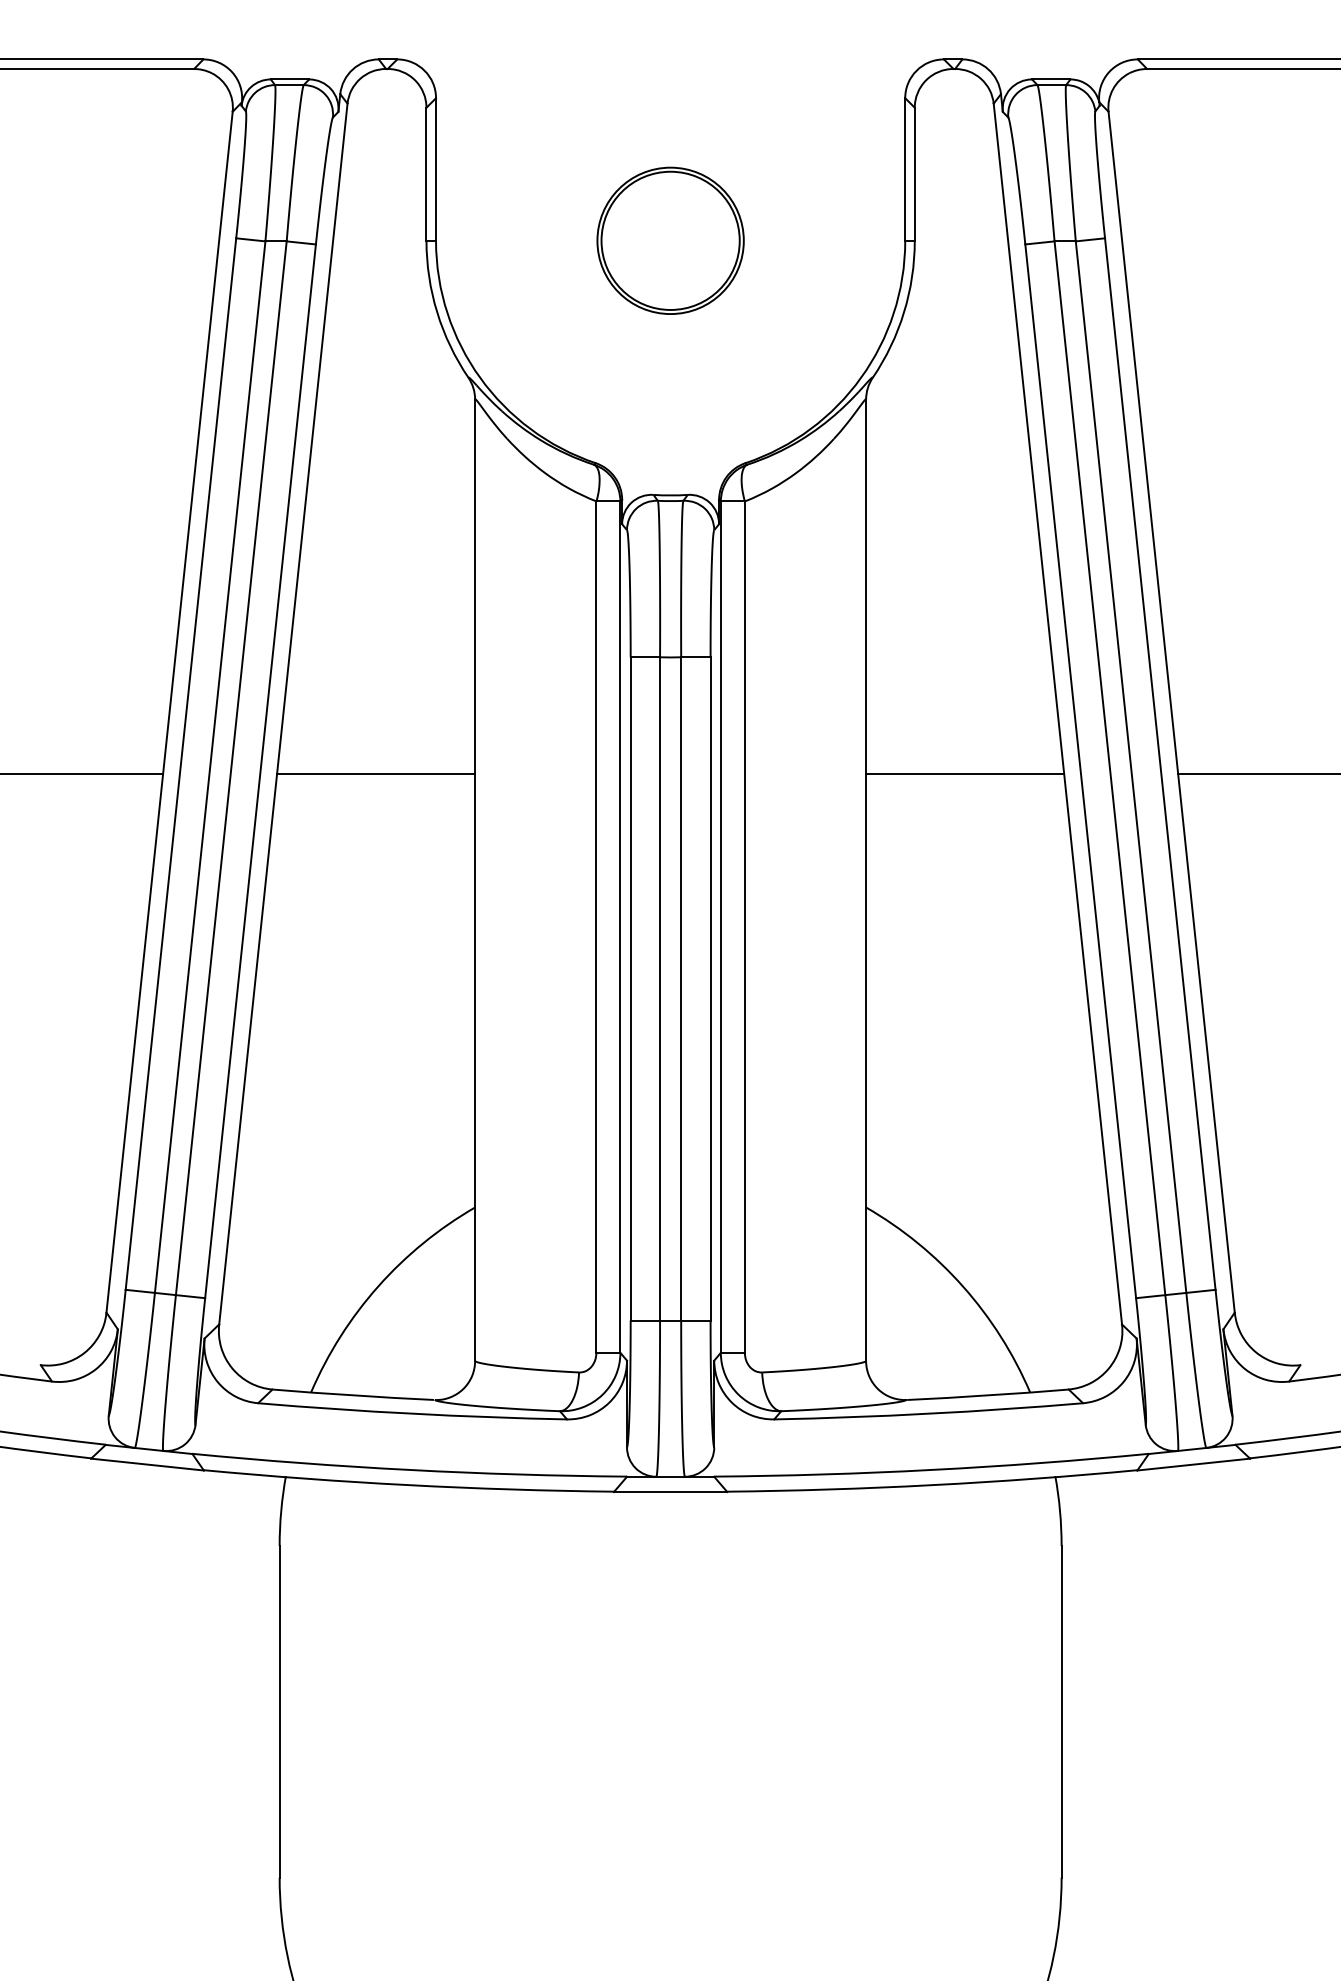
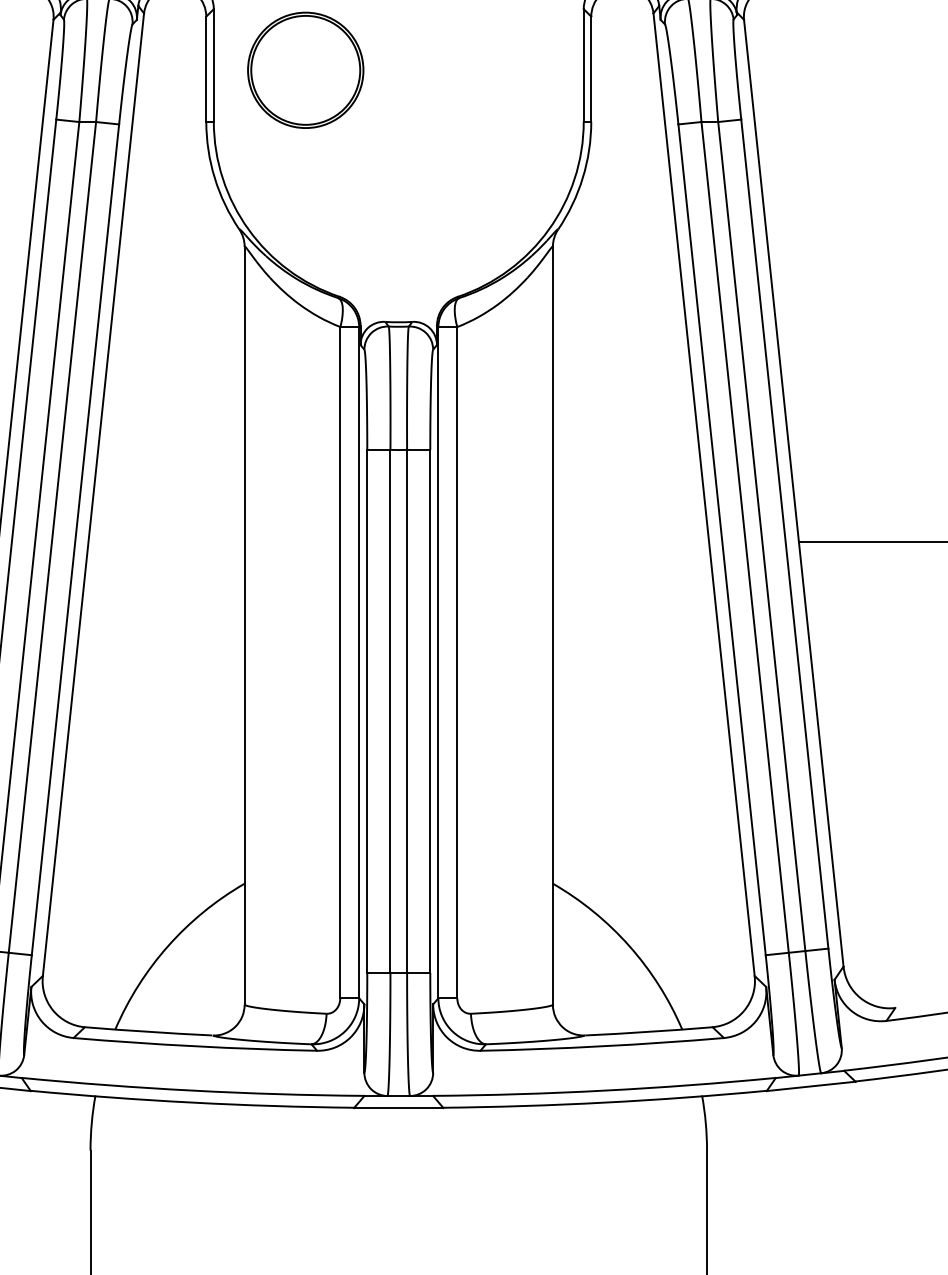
part: (670, 240) -> (305, 70), moved
line: (376, 773) -> (166, 541), removed
line: (965, 773) -> (631, 541), removed

